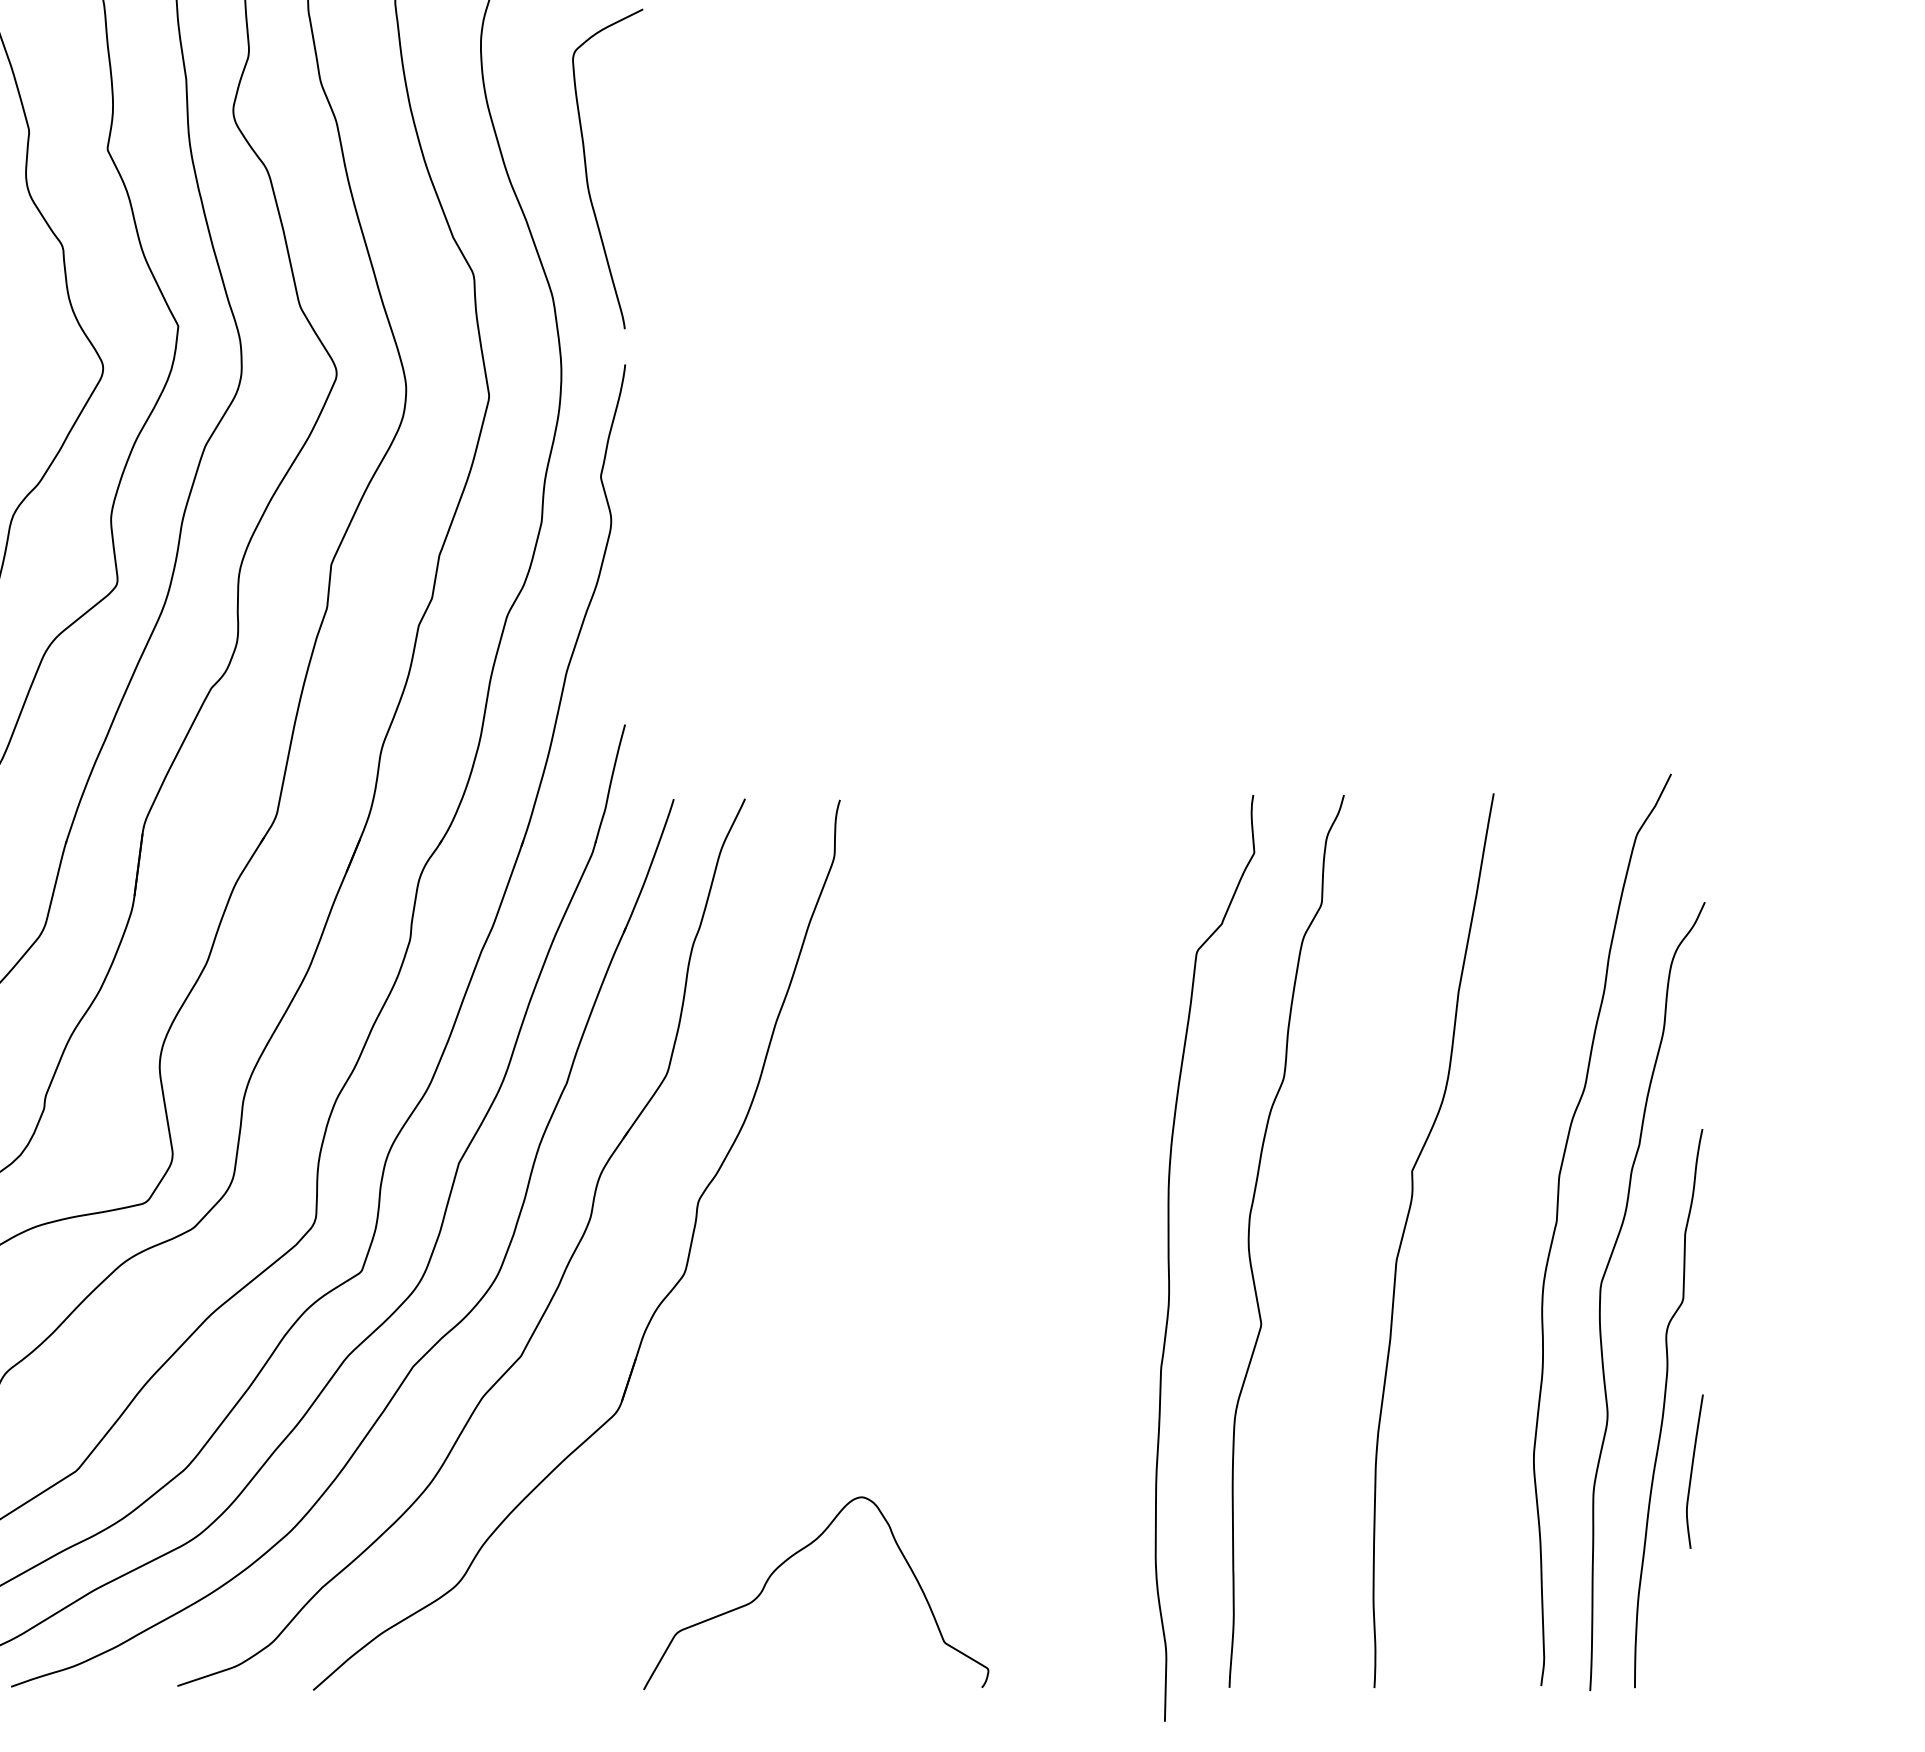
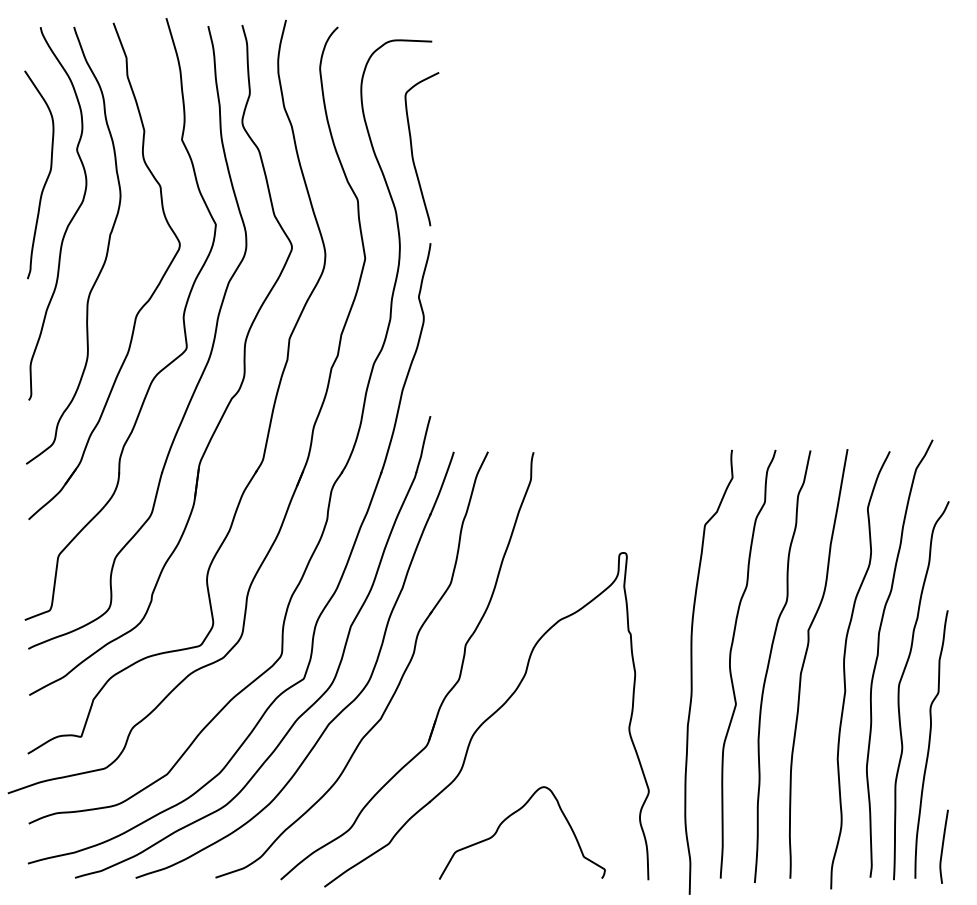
curve: (1331, 1244) -> (769, 665), added
curve: (1489, 1254) -> (845, 670), added
part: (741, 1356) -> (486, 719), added
curve: (1693, 1471) -> (943, 846), moved

